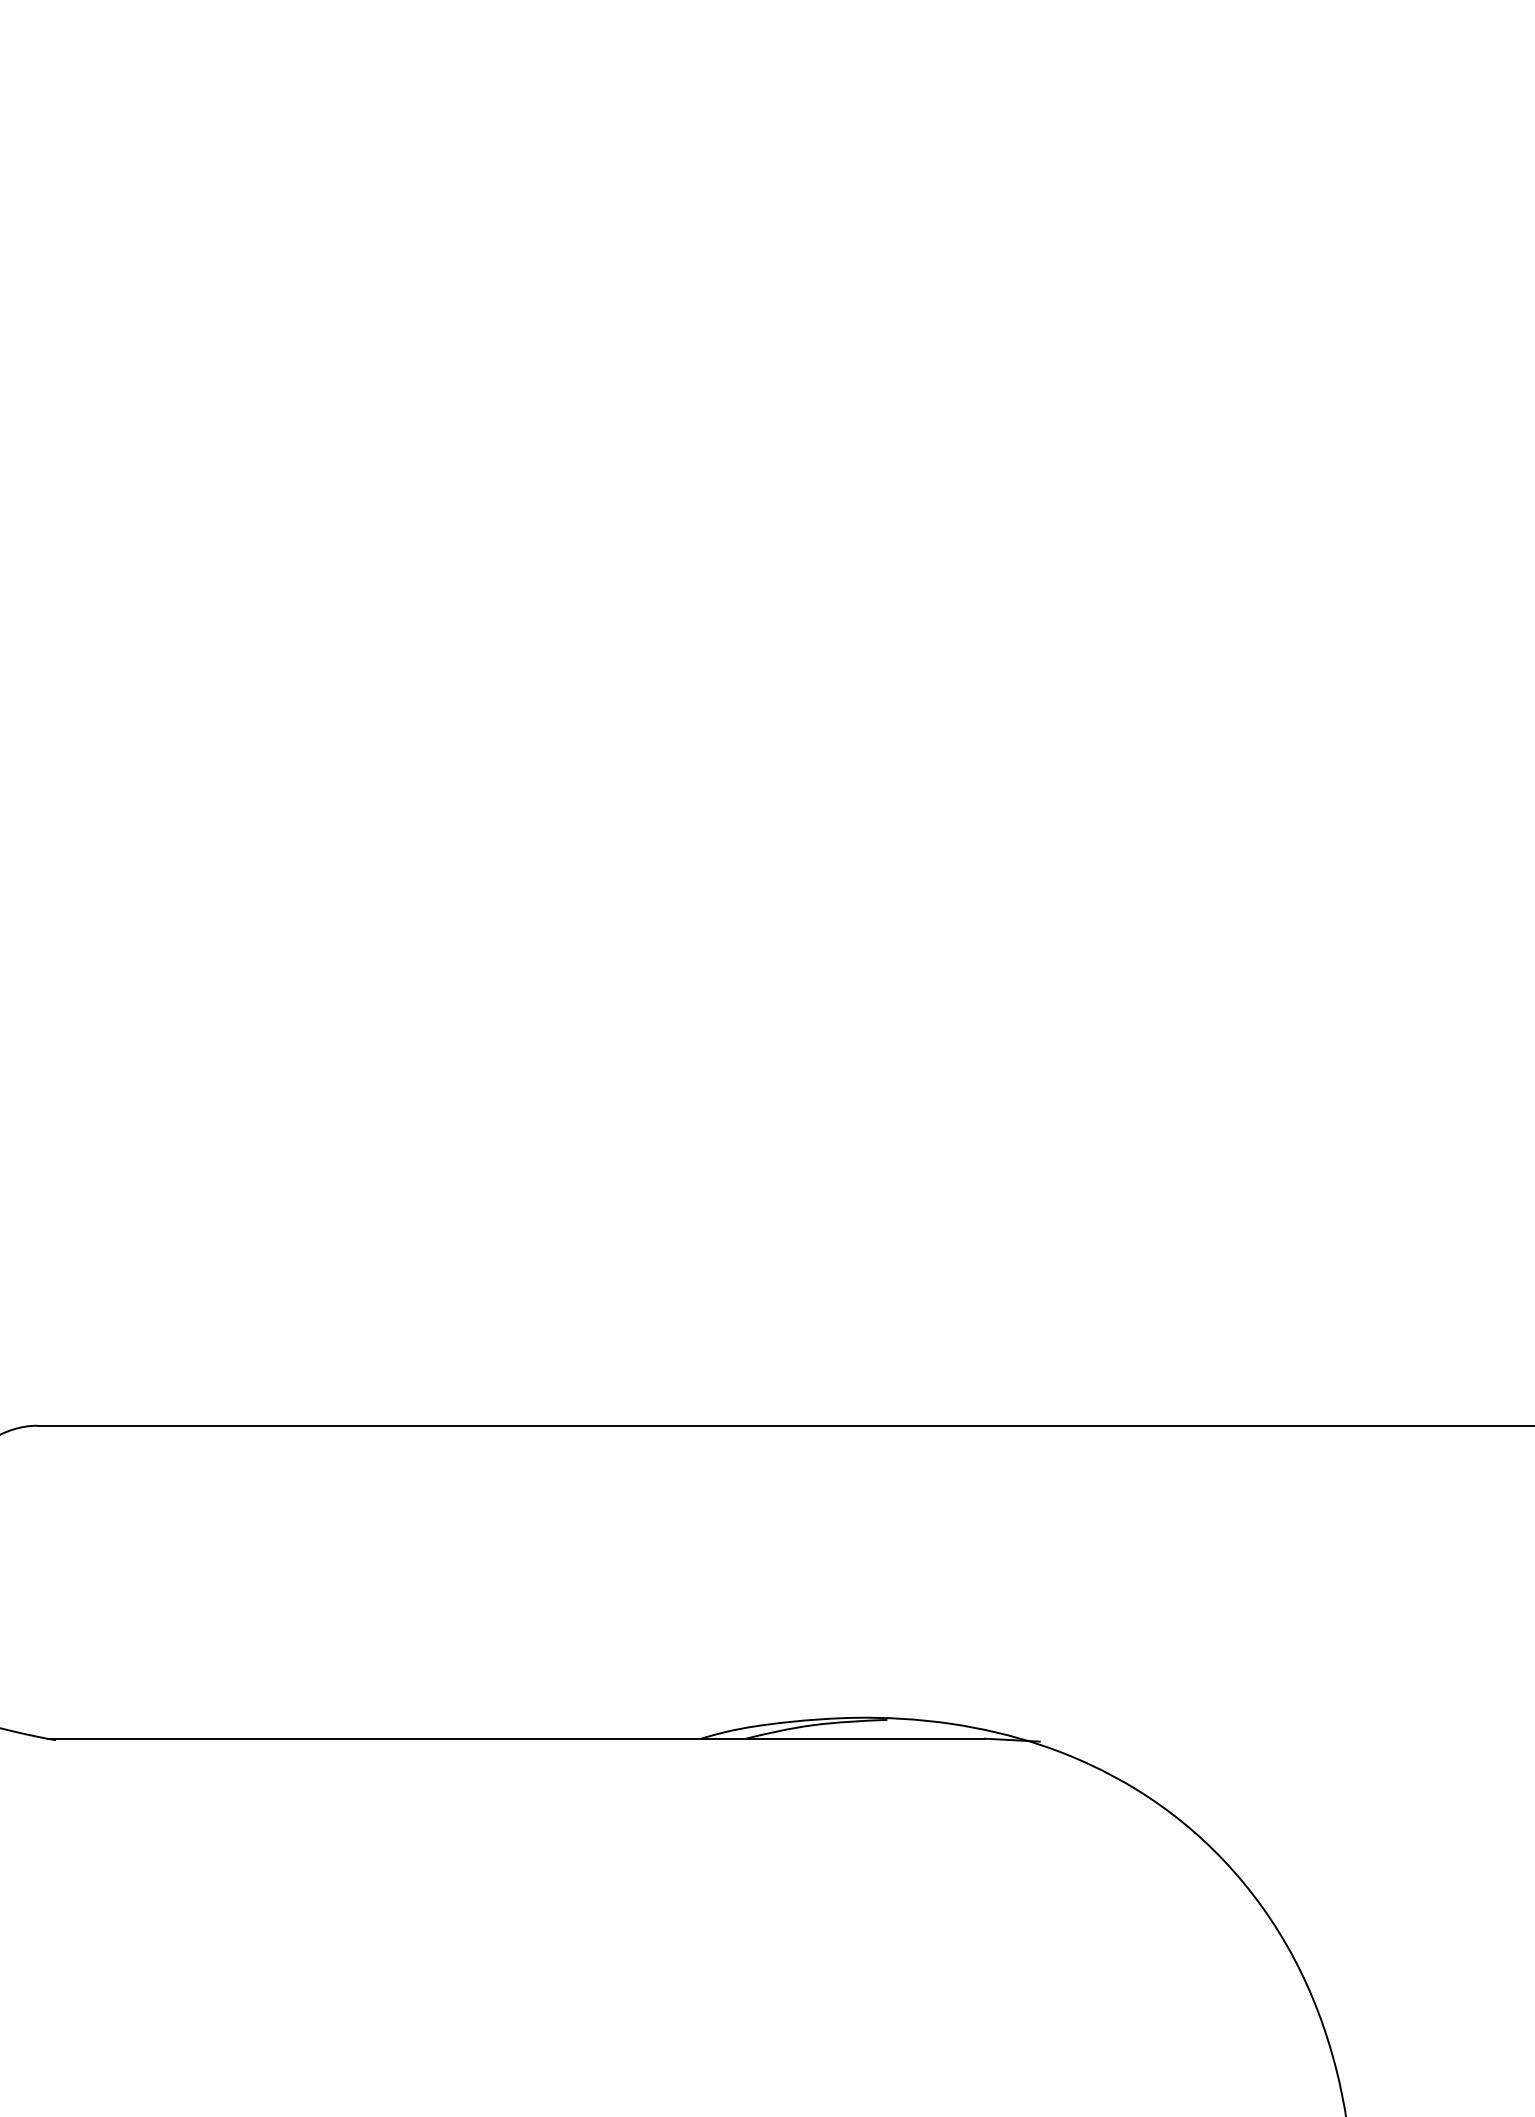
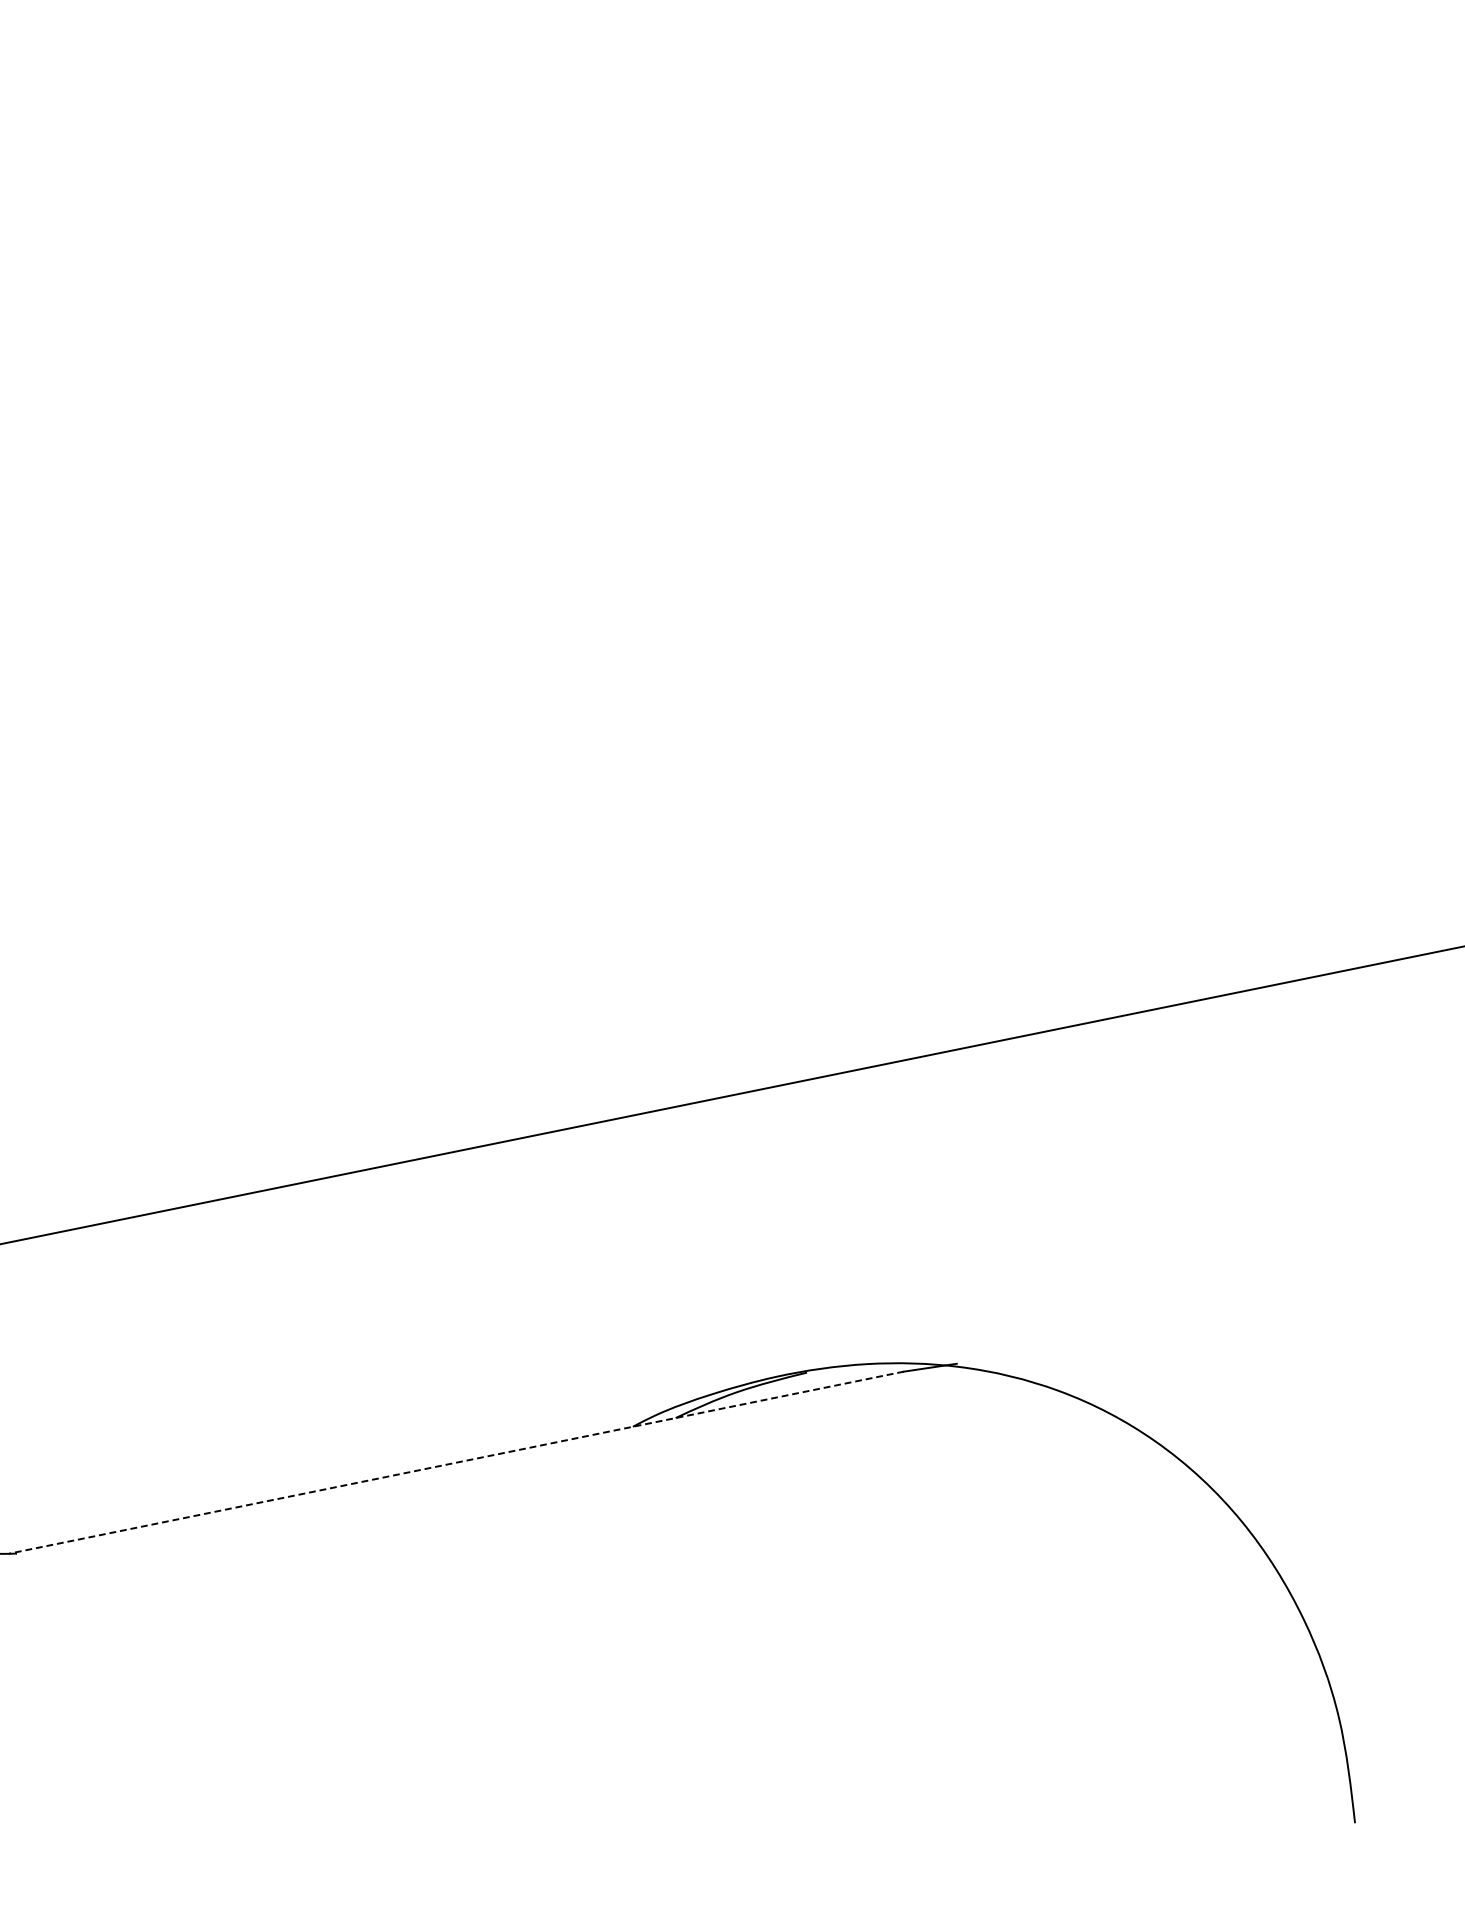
line: (516, 1738) -> (456, 1462), solid -> dashed

